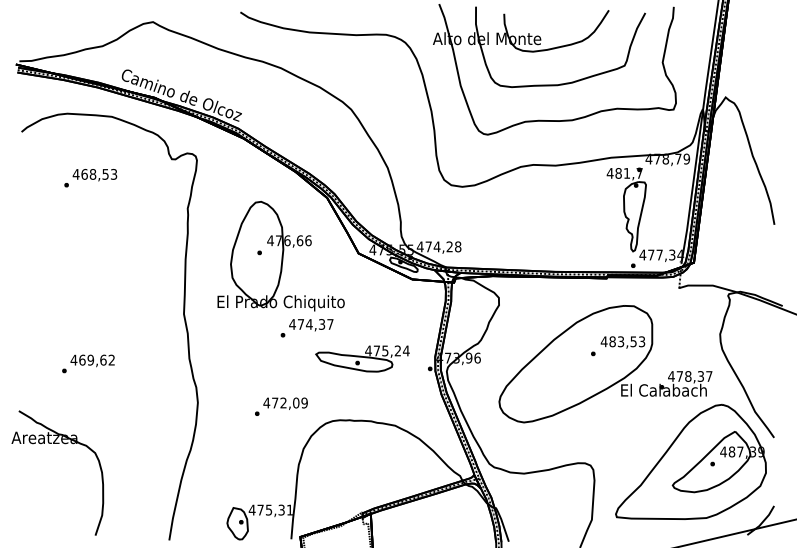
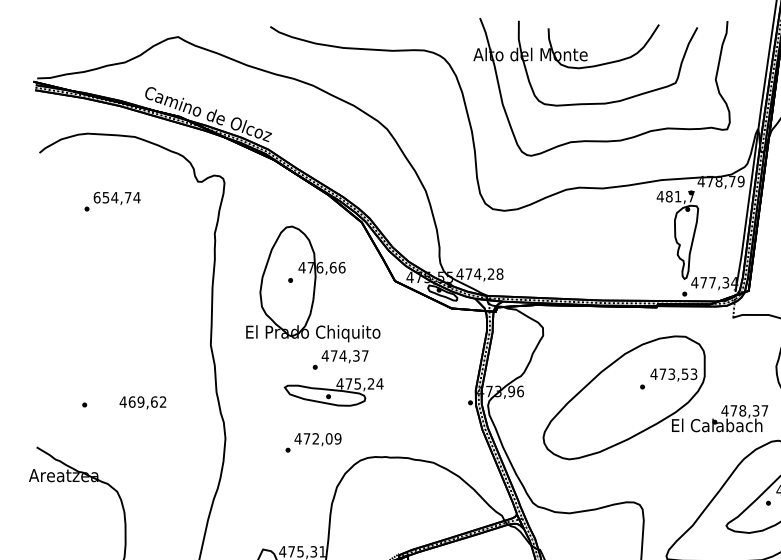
text: (94, 173) -> (116, 196), 468,53 -> 654,74
text: (612, 341) -> (662, 373), 483,53 -> 473,53
part: (362, 358) -> (333, 391), moved
text: (92, 360) -> (142, 402), moved

